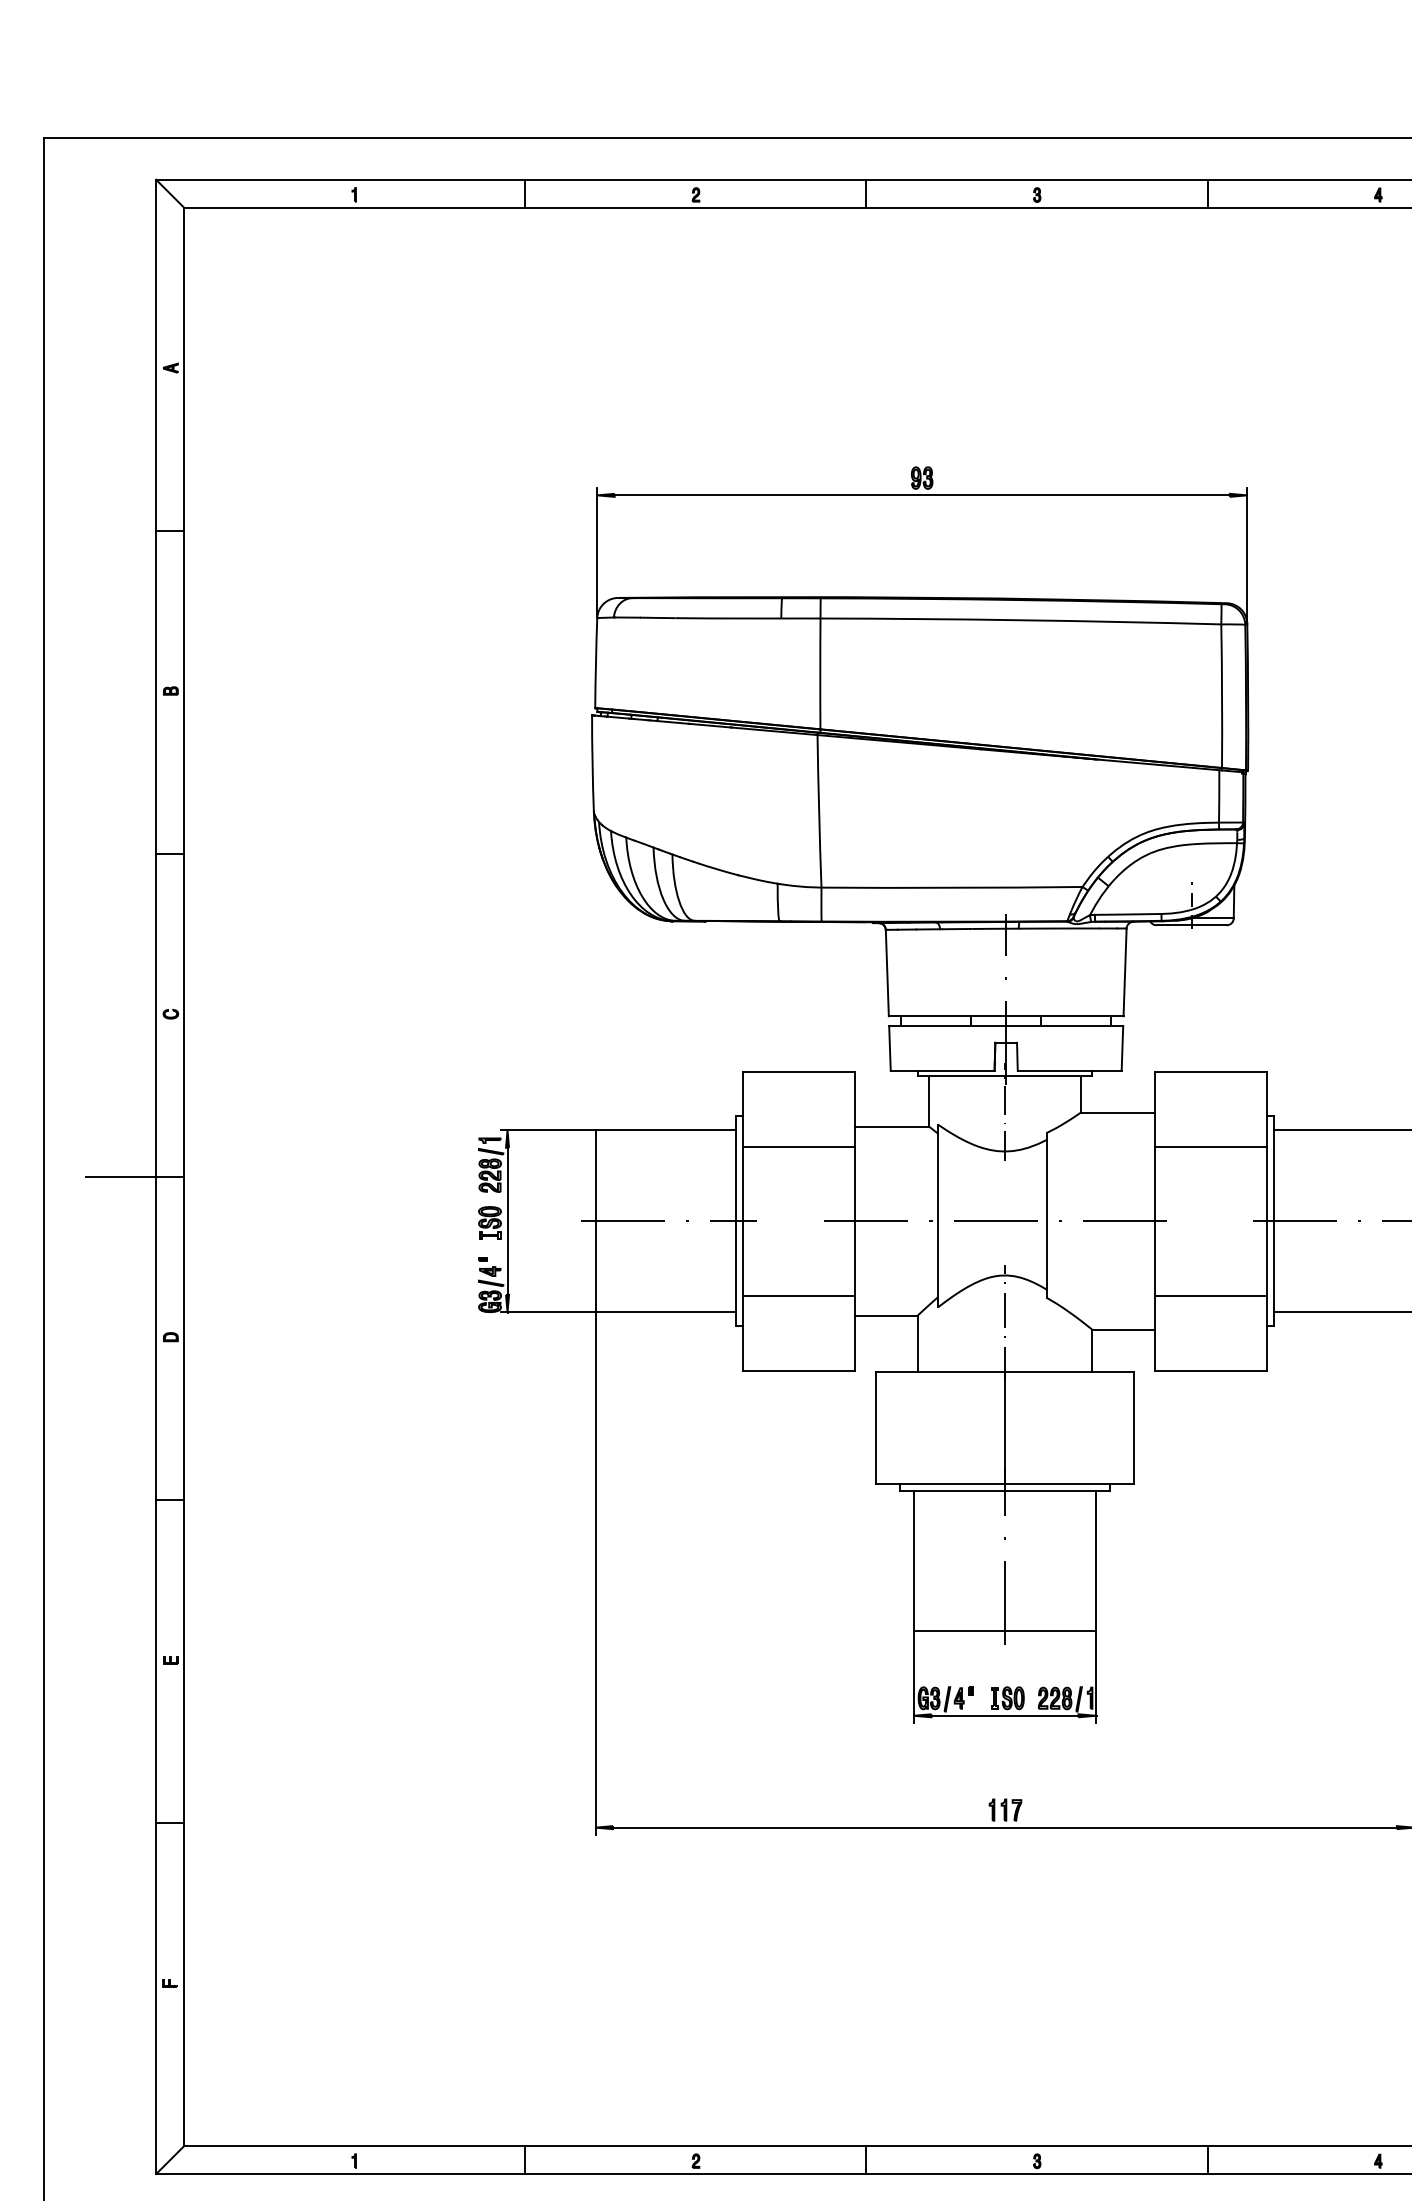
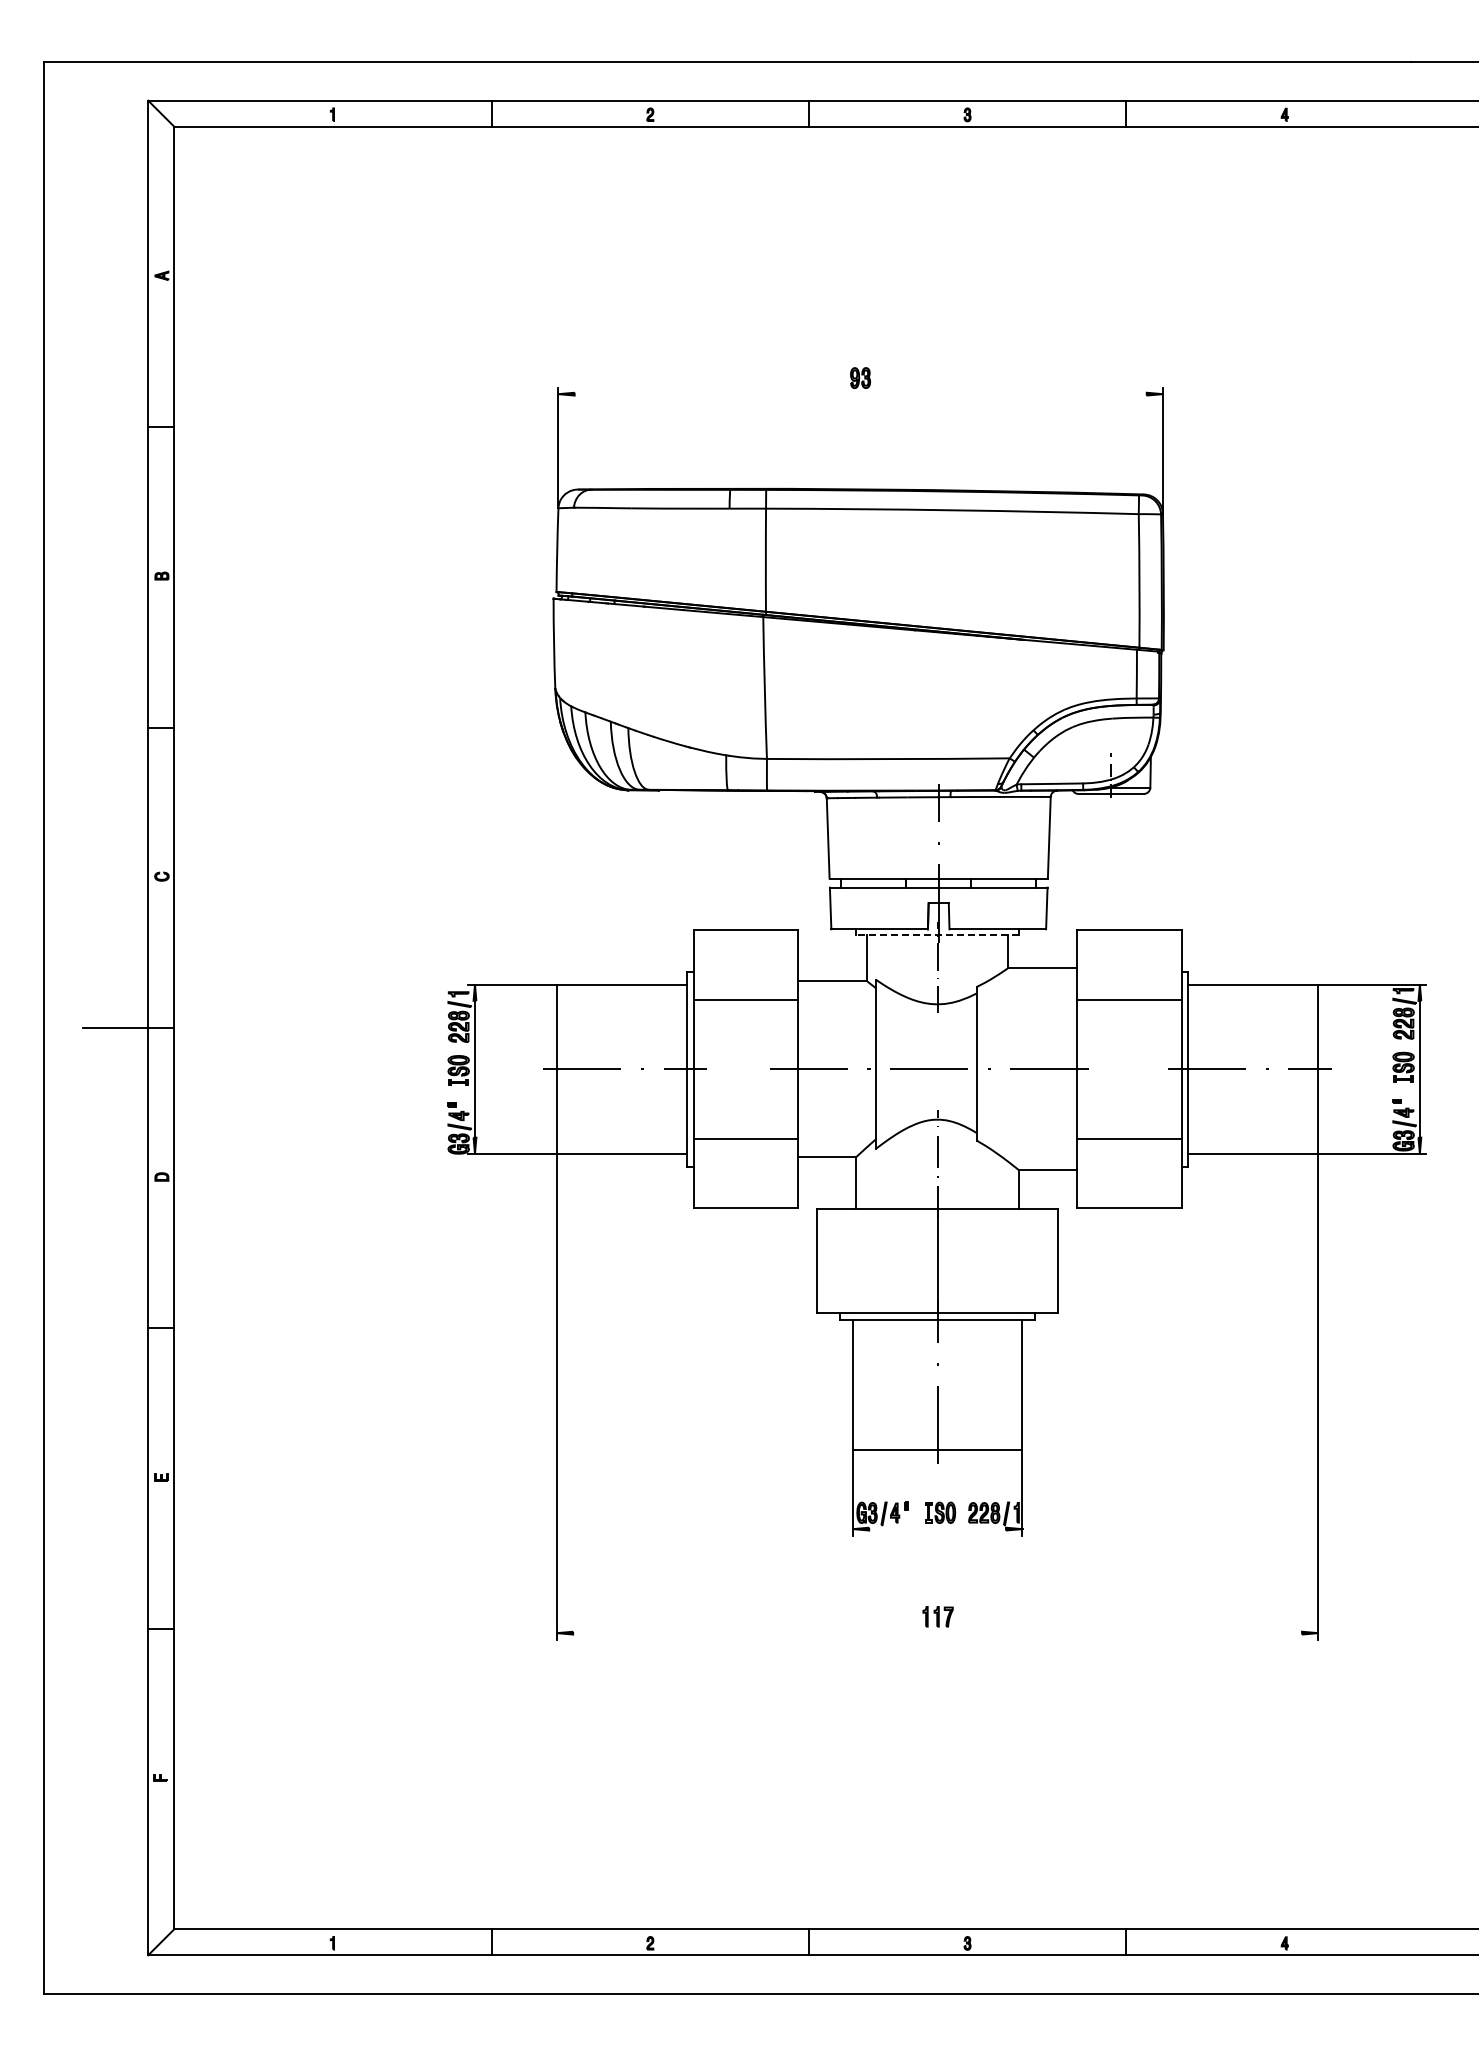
line: (922, 495) -> (860, 394), removed
line: (1004, 1076) -> (937, 934), solid -> dashed
line: (1004, 1716) -> (937, 1529), removed
line: (1004, 1828) -> (937, 1633), removed

